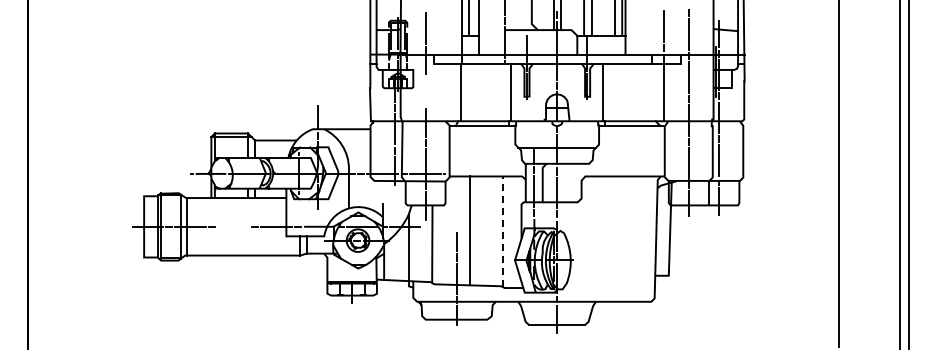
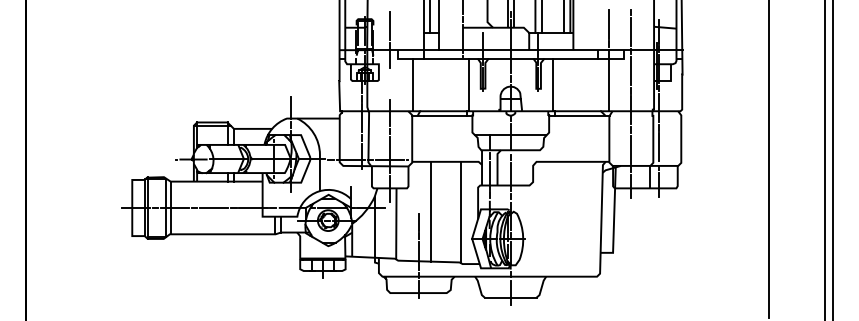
line: (460, 92) -> (412, 84), moved
line: (233, 226) -> (214, 207), added
line: (503, 231) -> (461, 212), dashed -> solid

